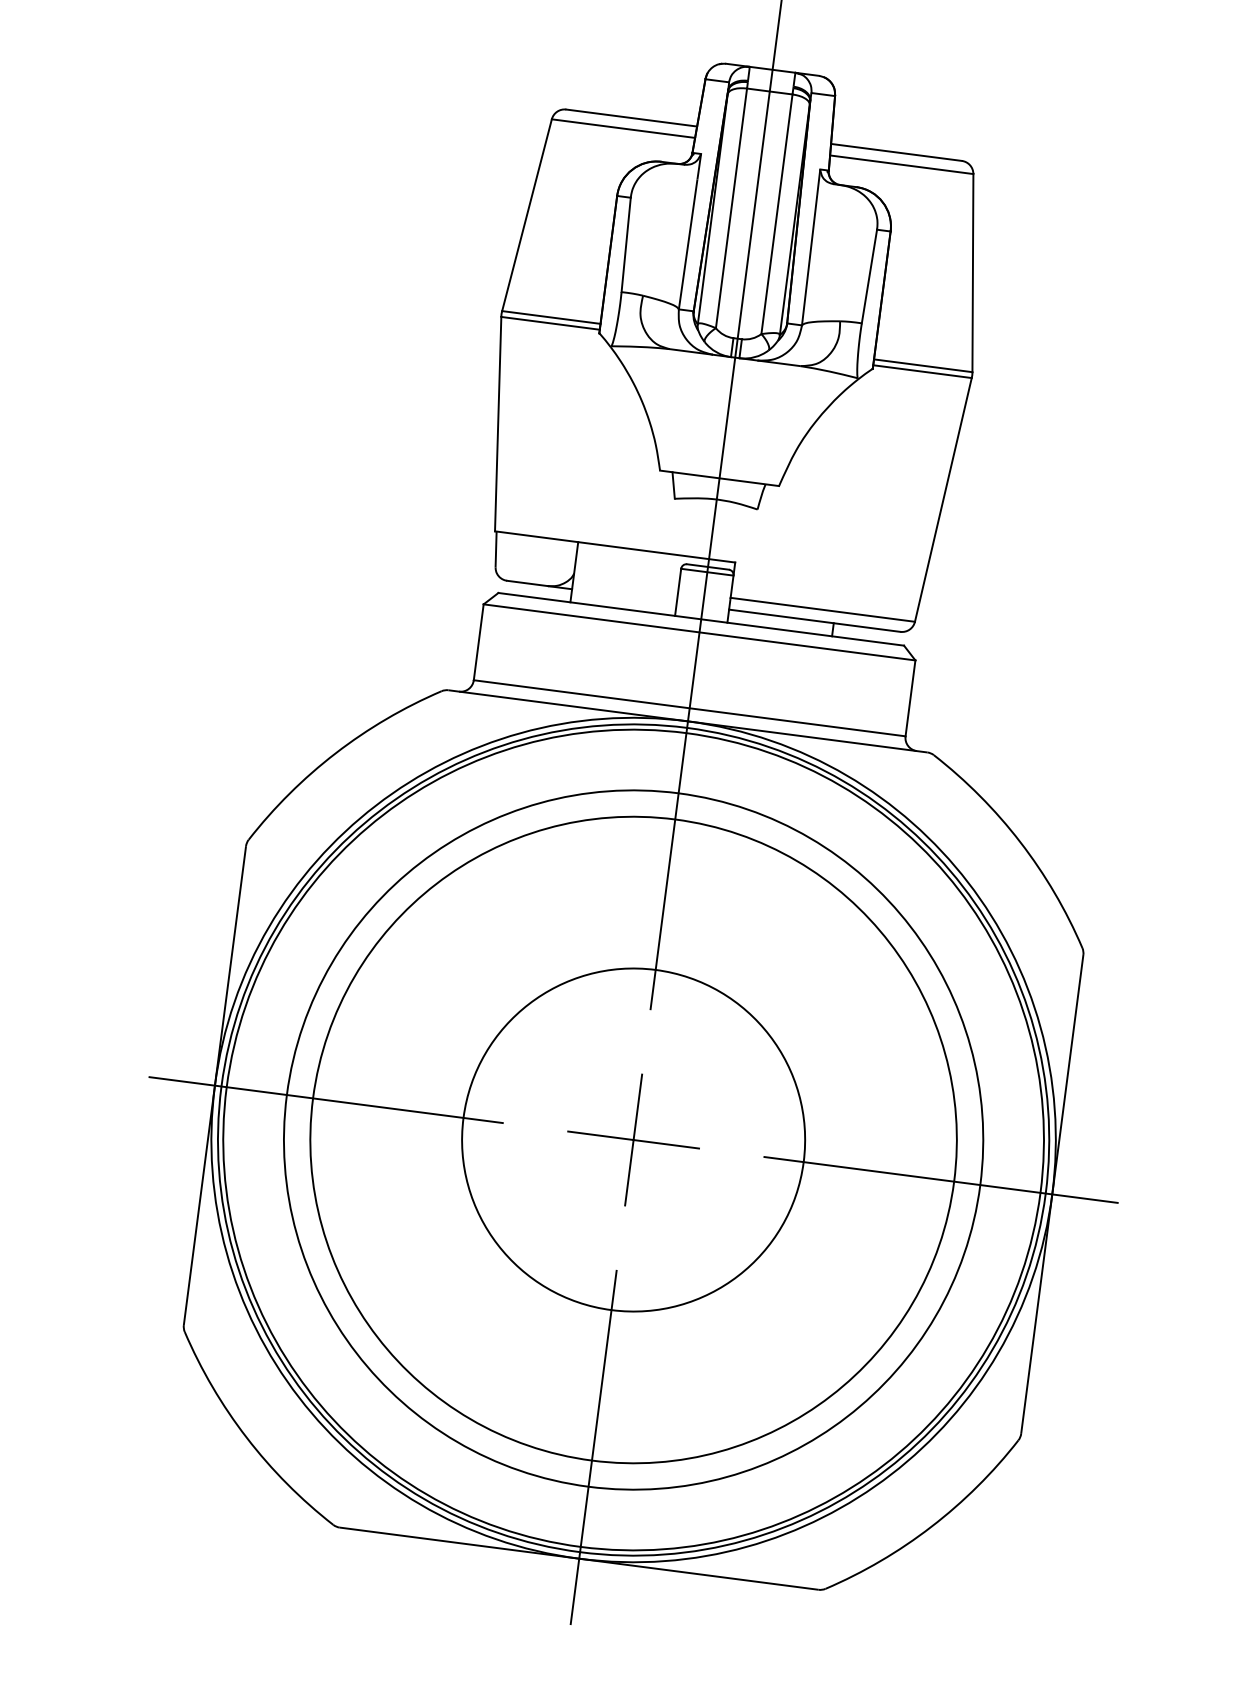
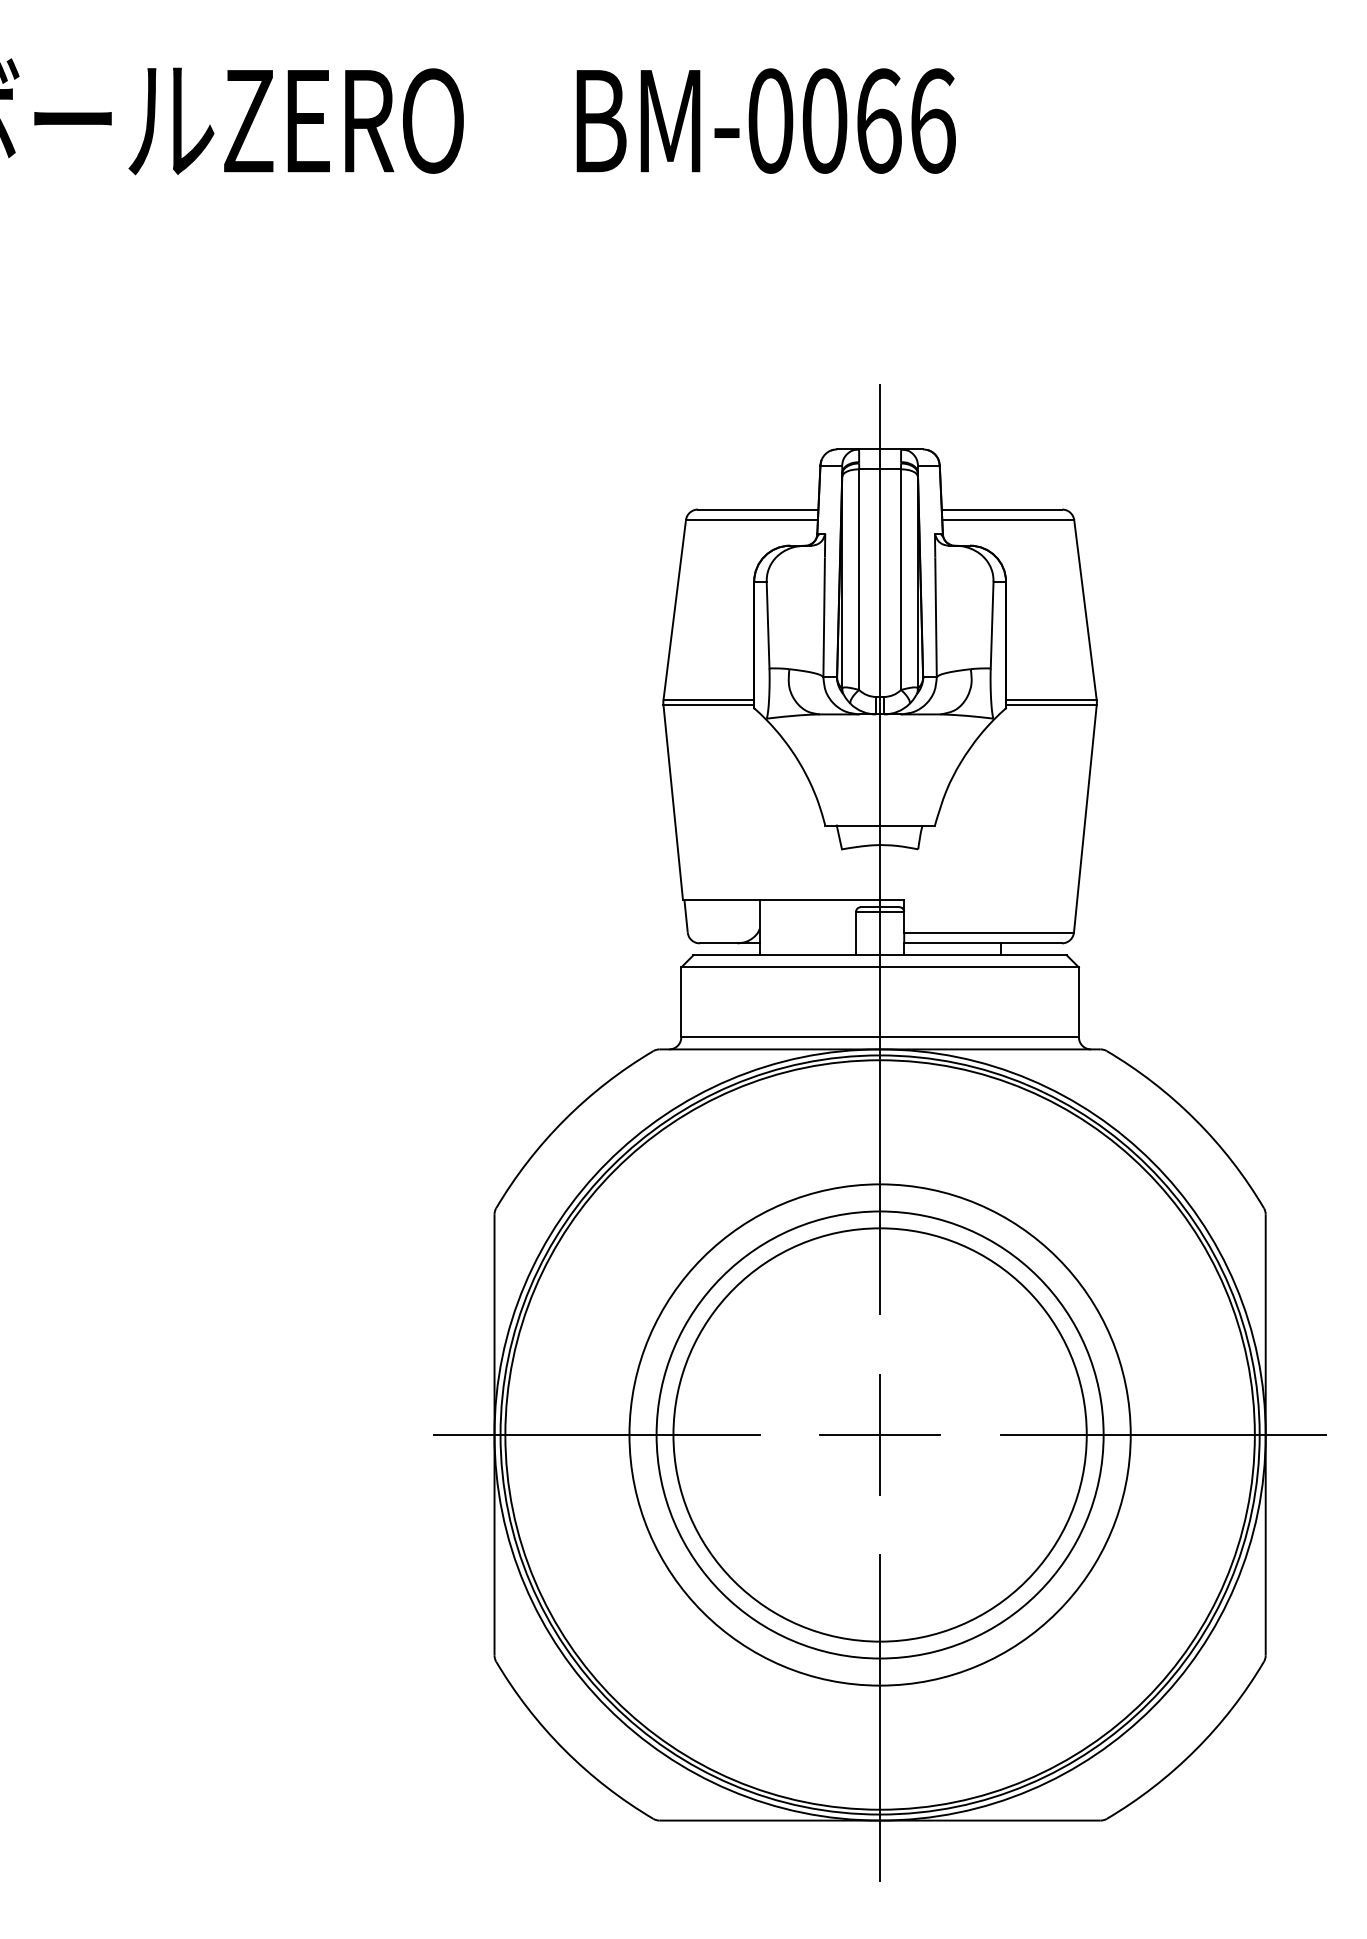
circle: (633, 1139) -> (879, 1434), size x0.7
circle: (633, 1139) -> (879, 1434), size x0.7
circle: (633, 1139) -> (879, 1434), size x1.6

